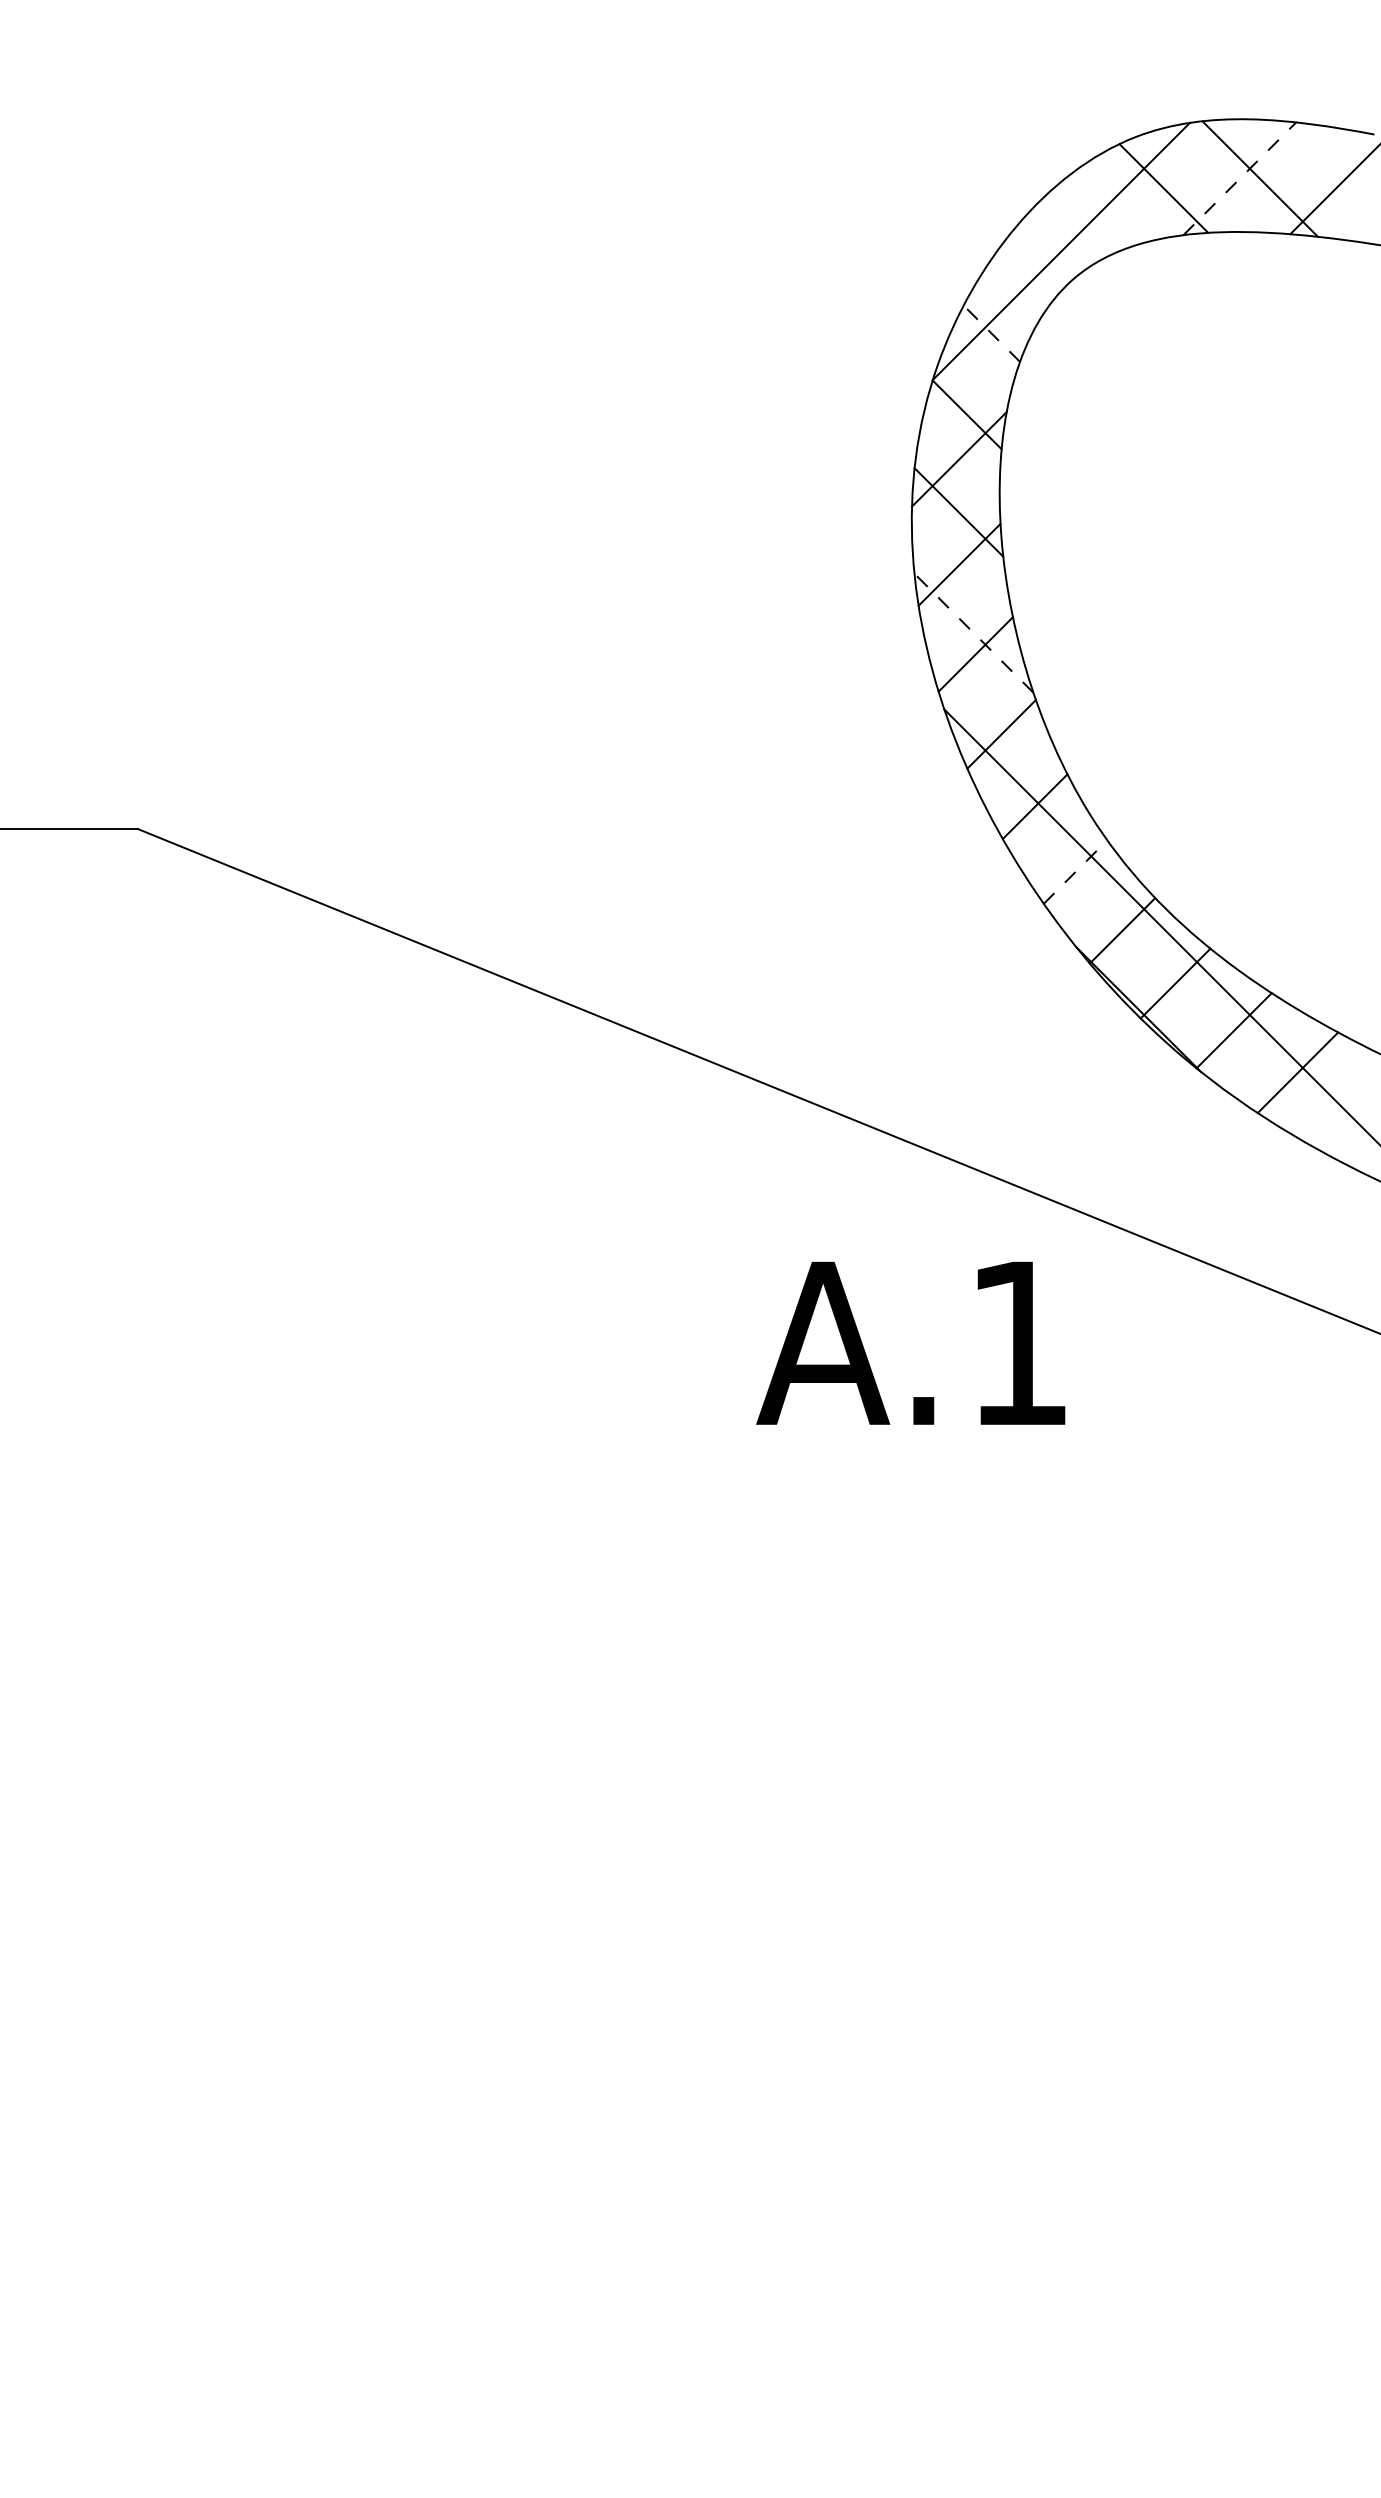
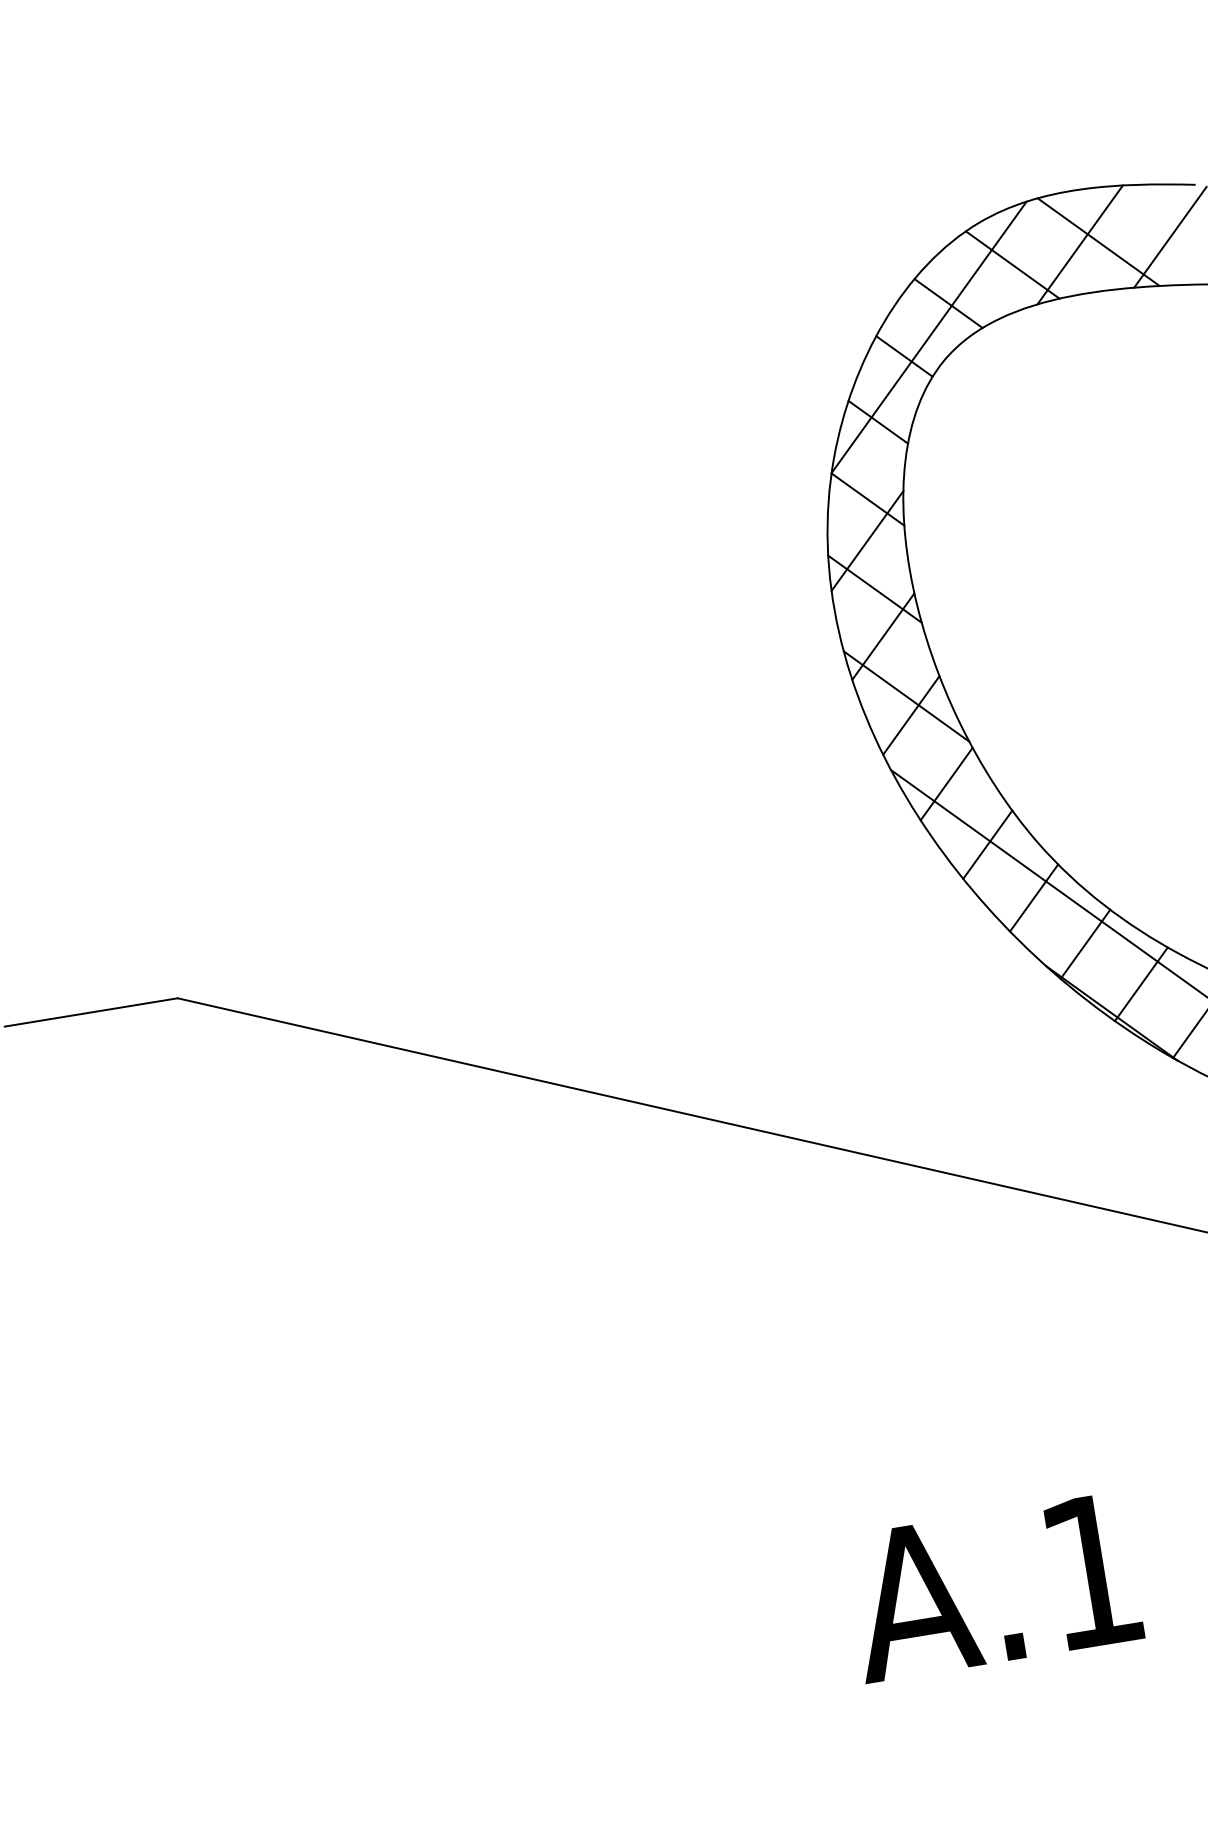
line: (1239, 178) -> (1079, 244), dashed -> solid
line: (1087, 218) -> (947, 303), added
line: (1031, 267) -> (904, 356), added
line: (991, 333) -> (877, 422), dashed -> solid
line: (973, 632) -> (906, 695), dashed -> solid
line: (1075, 872) -> (1034, 898), dashed -> solid
text: (910, 1342) -> (993, 1586), moved

